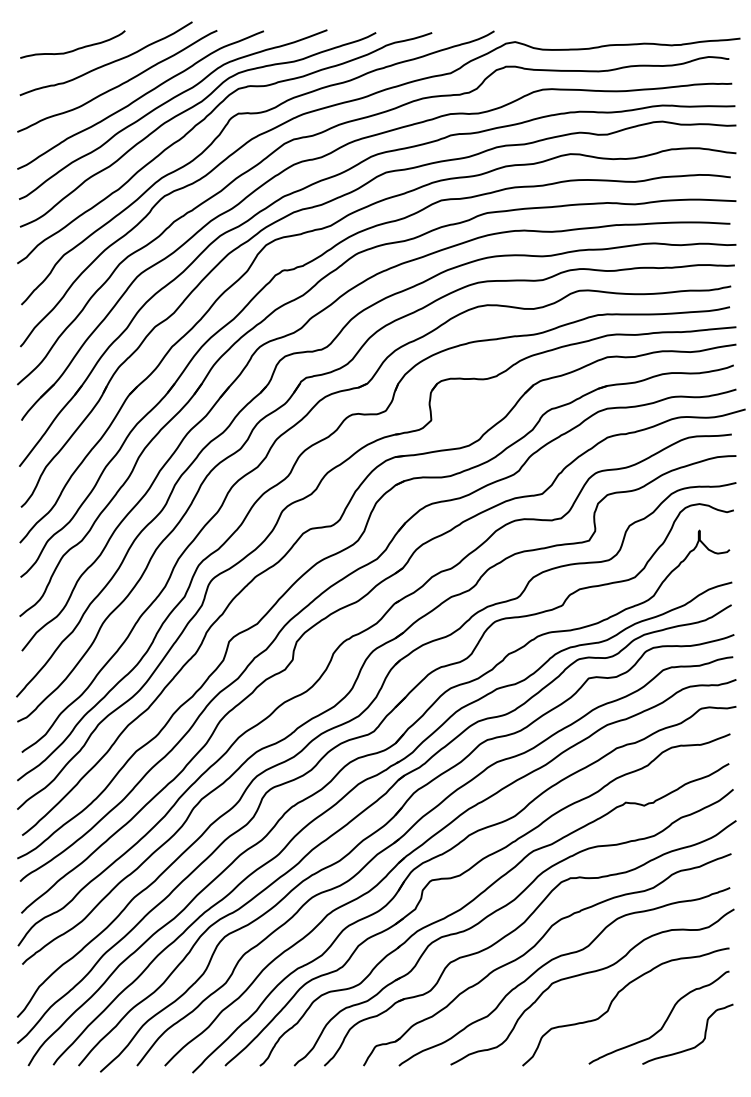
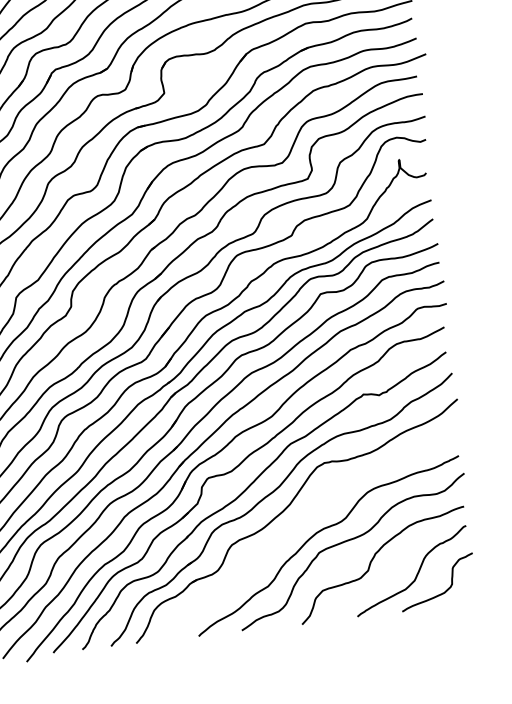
part: (535, 946) -> (301, 523), removed

